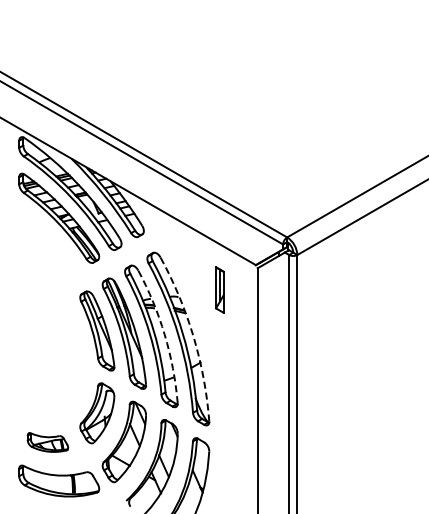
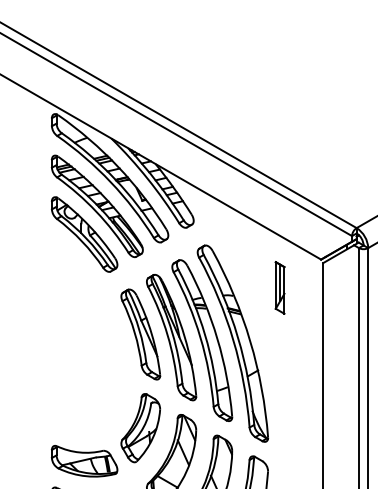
part: (47, 242) -> (84, 233), added
arc: (164, 334) -> (217, 338), dashed -> solid
arc: (193, 336) -> (250, 340), dashed -> solid
part: (47, 442) -> (84, 461), size x1.43

